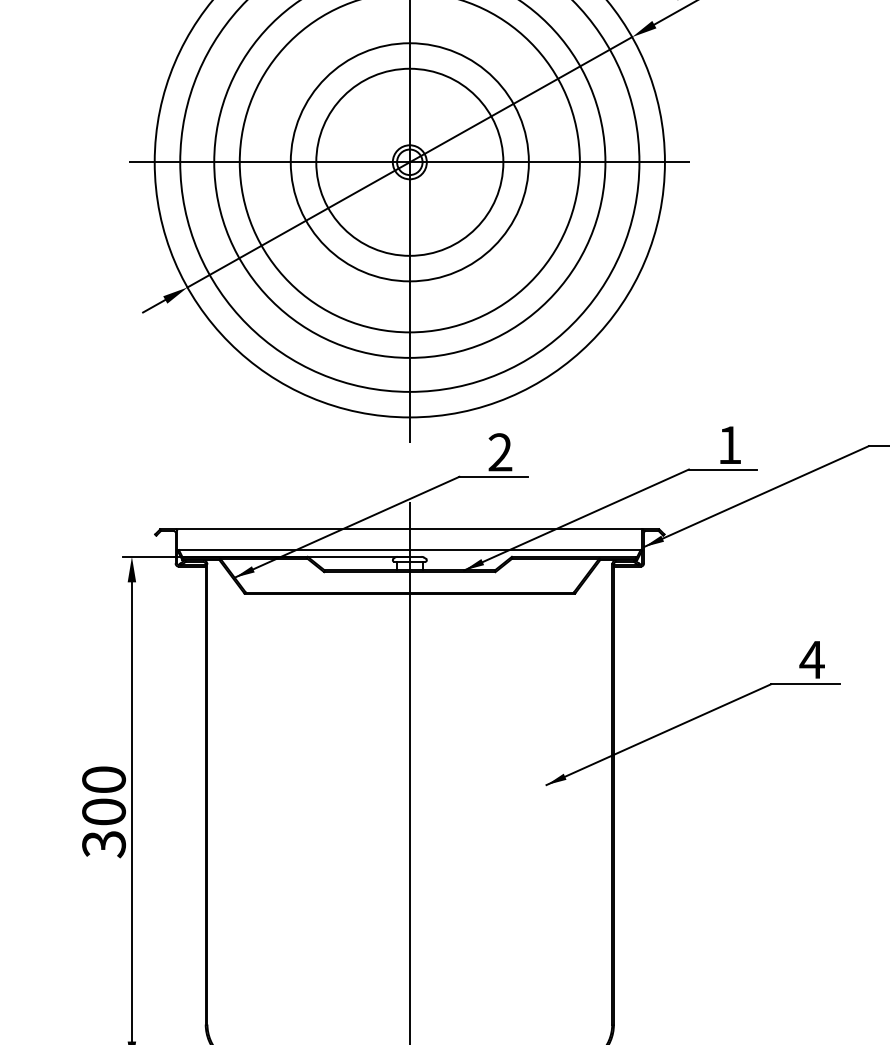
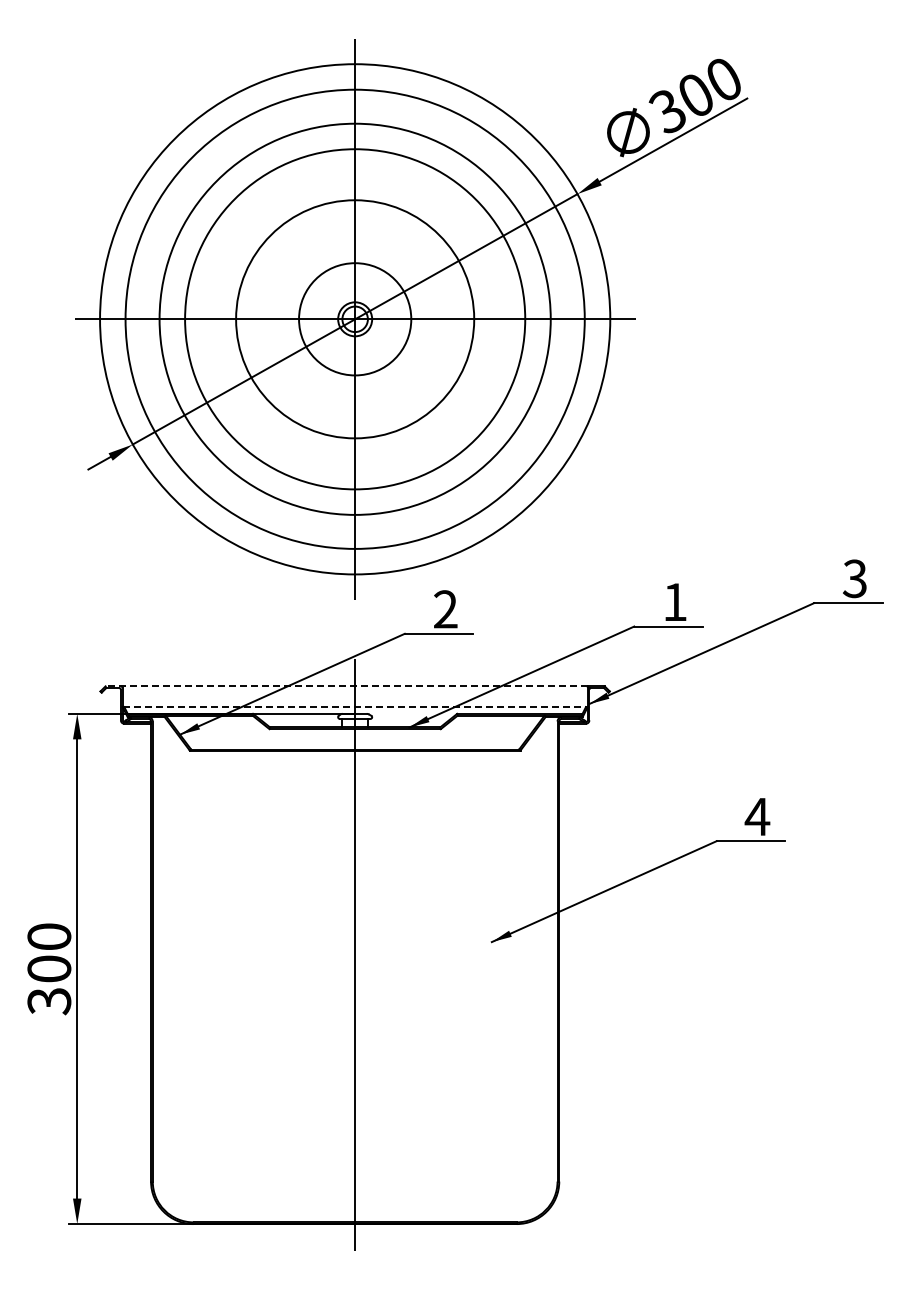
circle: (409, 161) -> (354, 318), size x0.6
line: (401, 529) -> (346, 686), solid -> dashed
line: (410, 550) -> (355, 707), solid -> dashed

